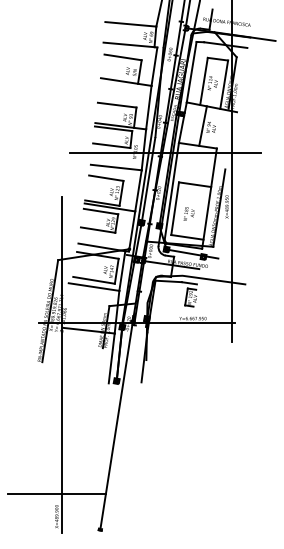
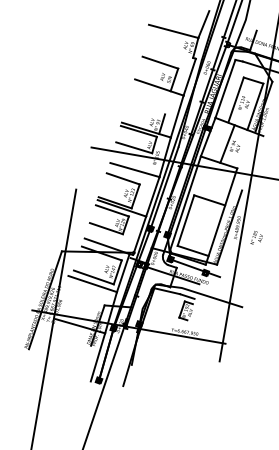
line: (128, 44) -> (167, 50), removed
line: (116, 104) -> (145, 107), removed
text: (188, 213) -> (256, 237), moved

